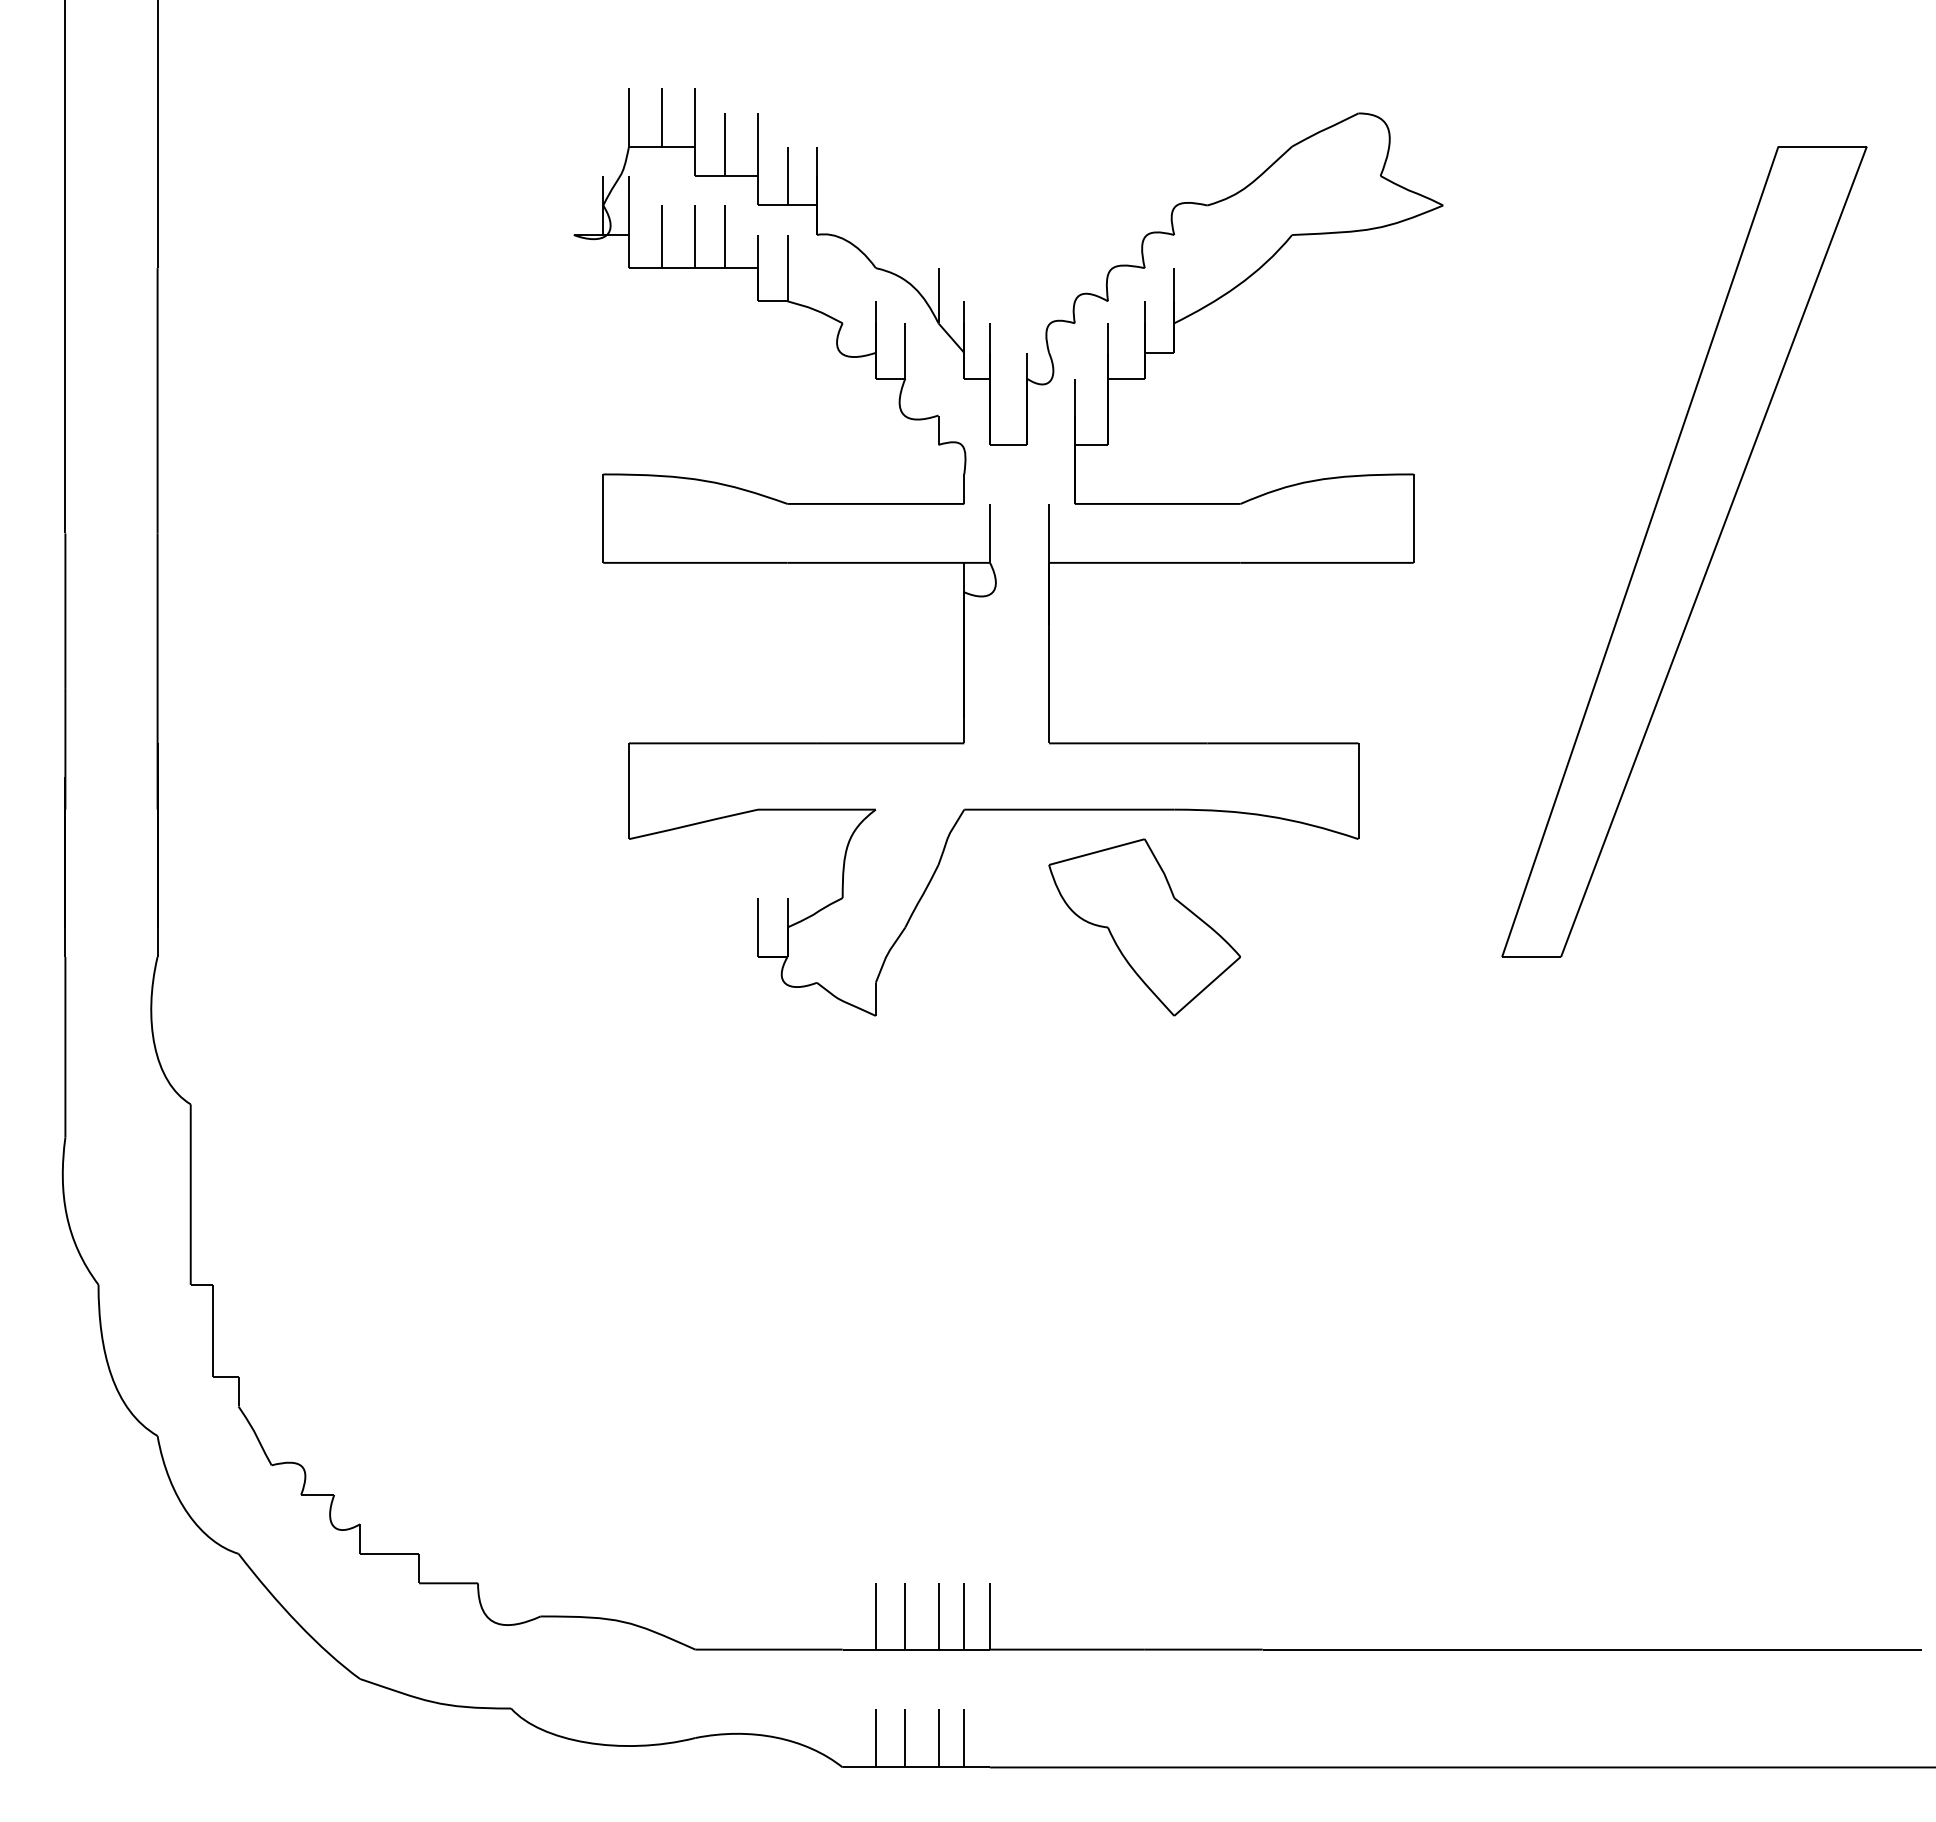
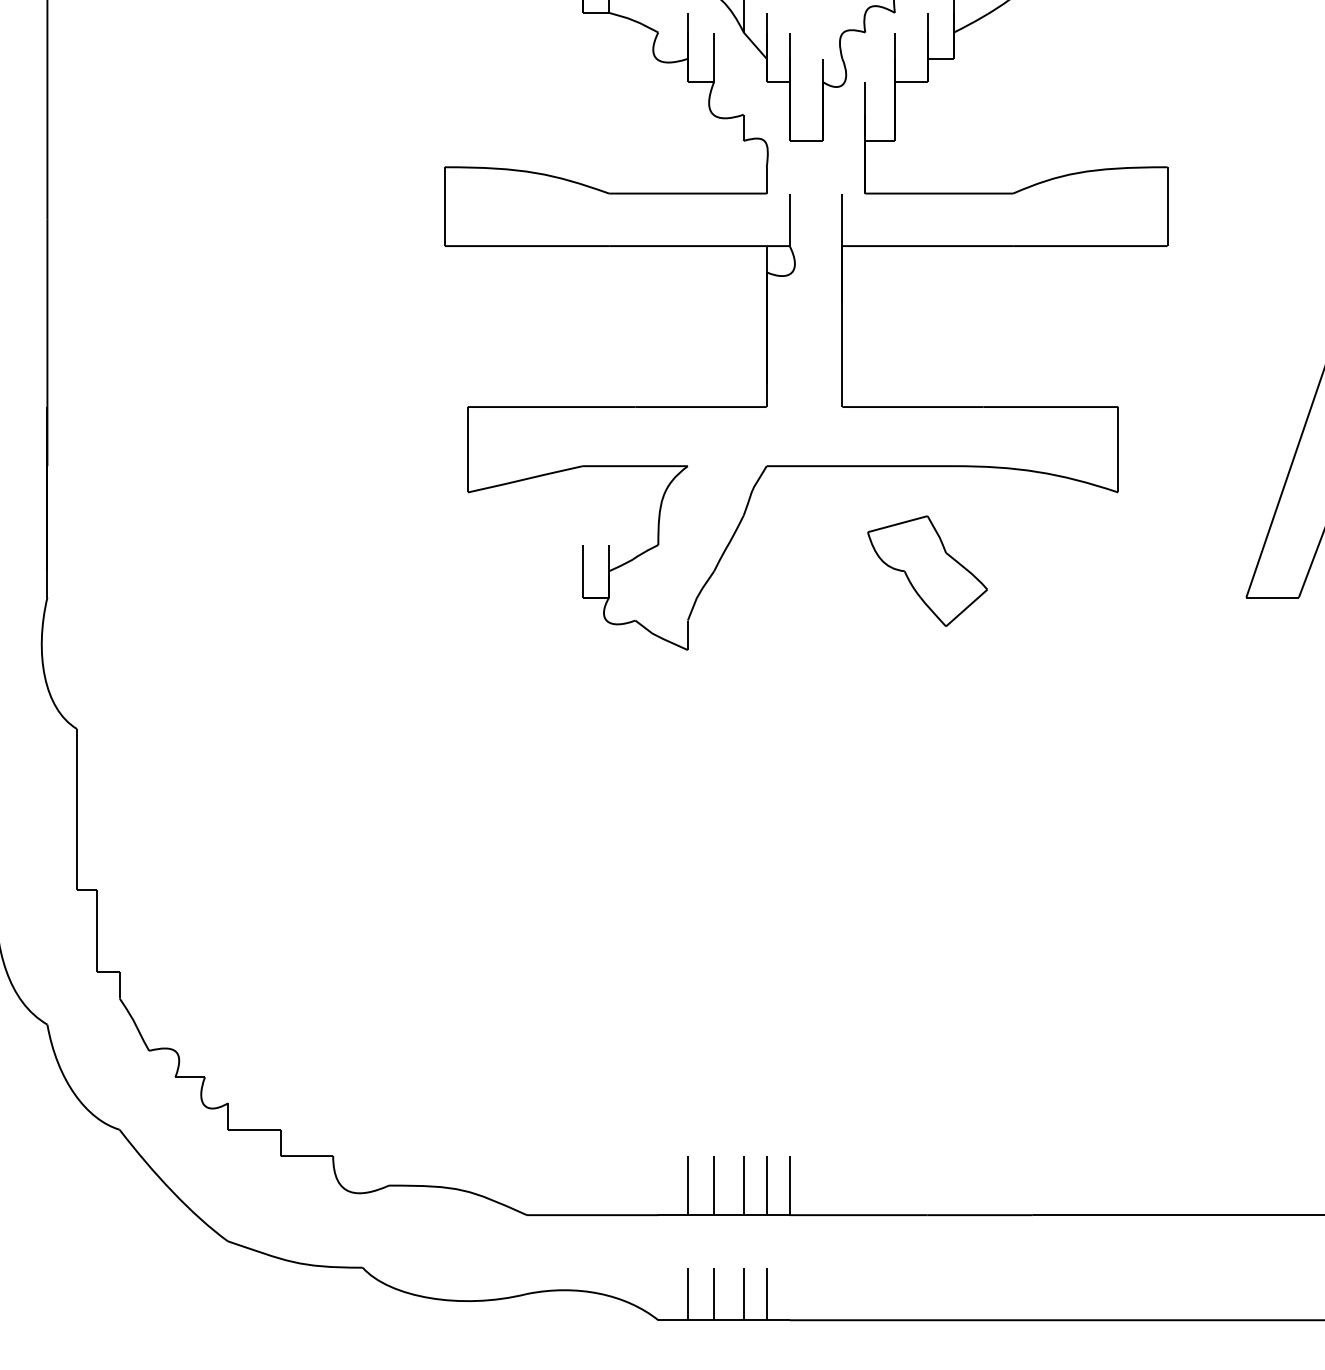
part: (1144, 927) -> (927, 571), size x0.7

